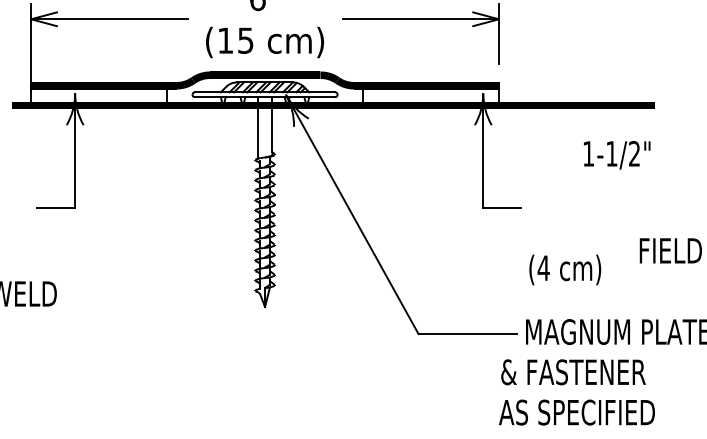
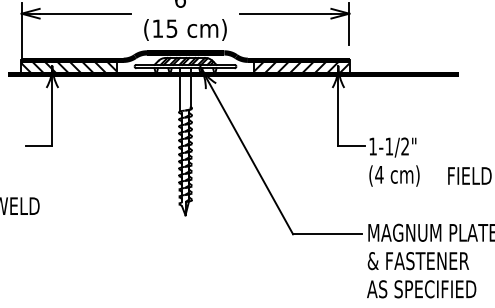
hatch: (98, 95) -> (68, 67), added
hatch: (430, 95) -> (301, 67), added
text: (617, 155) -> (393, 147), moved
text: (565, 269) -> (394, 175), moved
text: (573, 372) -> (418, 261), moved
text: (576, 412) -> (421, 289), moved

